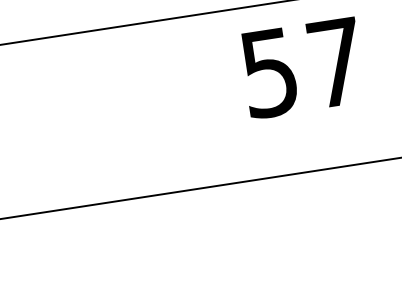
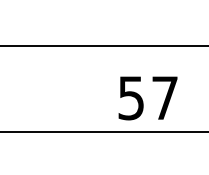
text: (301, 68) -> (147, 98), moved

